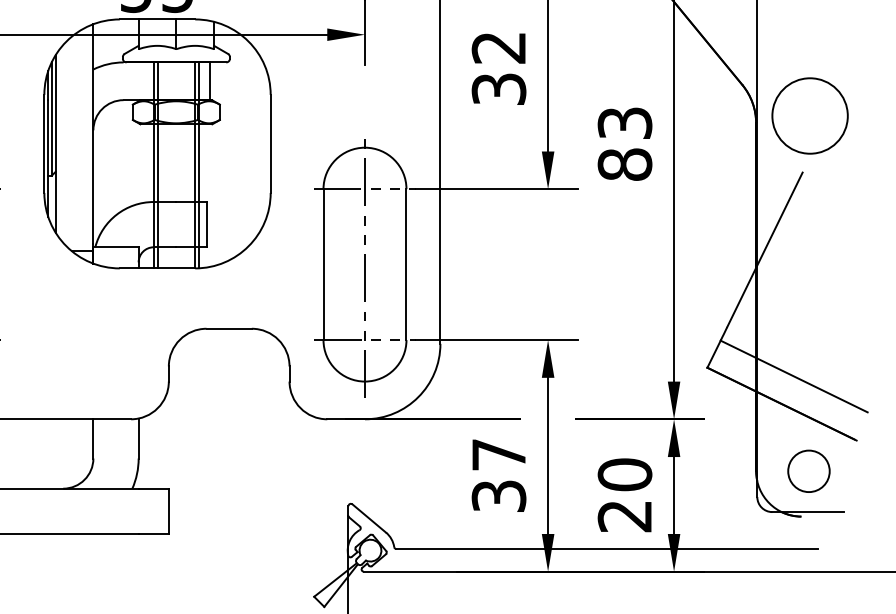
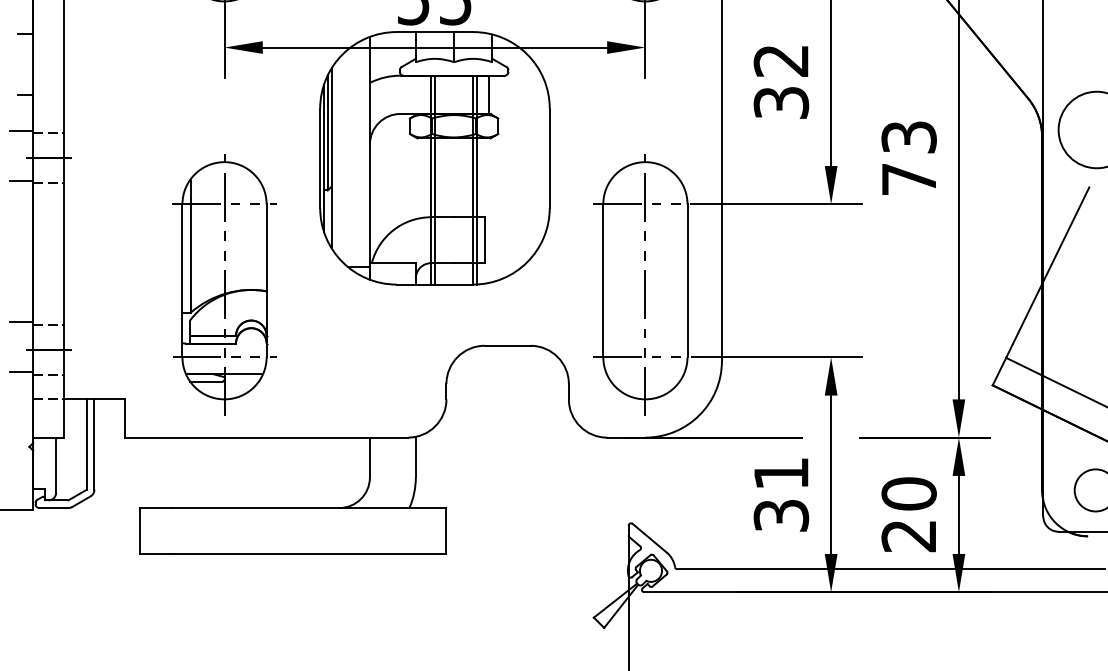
text: (624, 163) -> (908, 178), 83 -> 73
text: (499, 454) -> (781, 473), 37 -> 31

